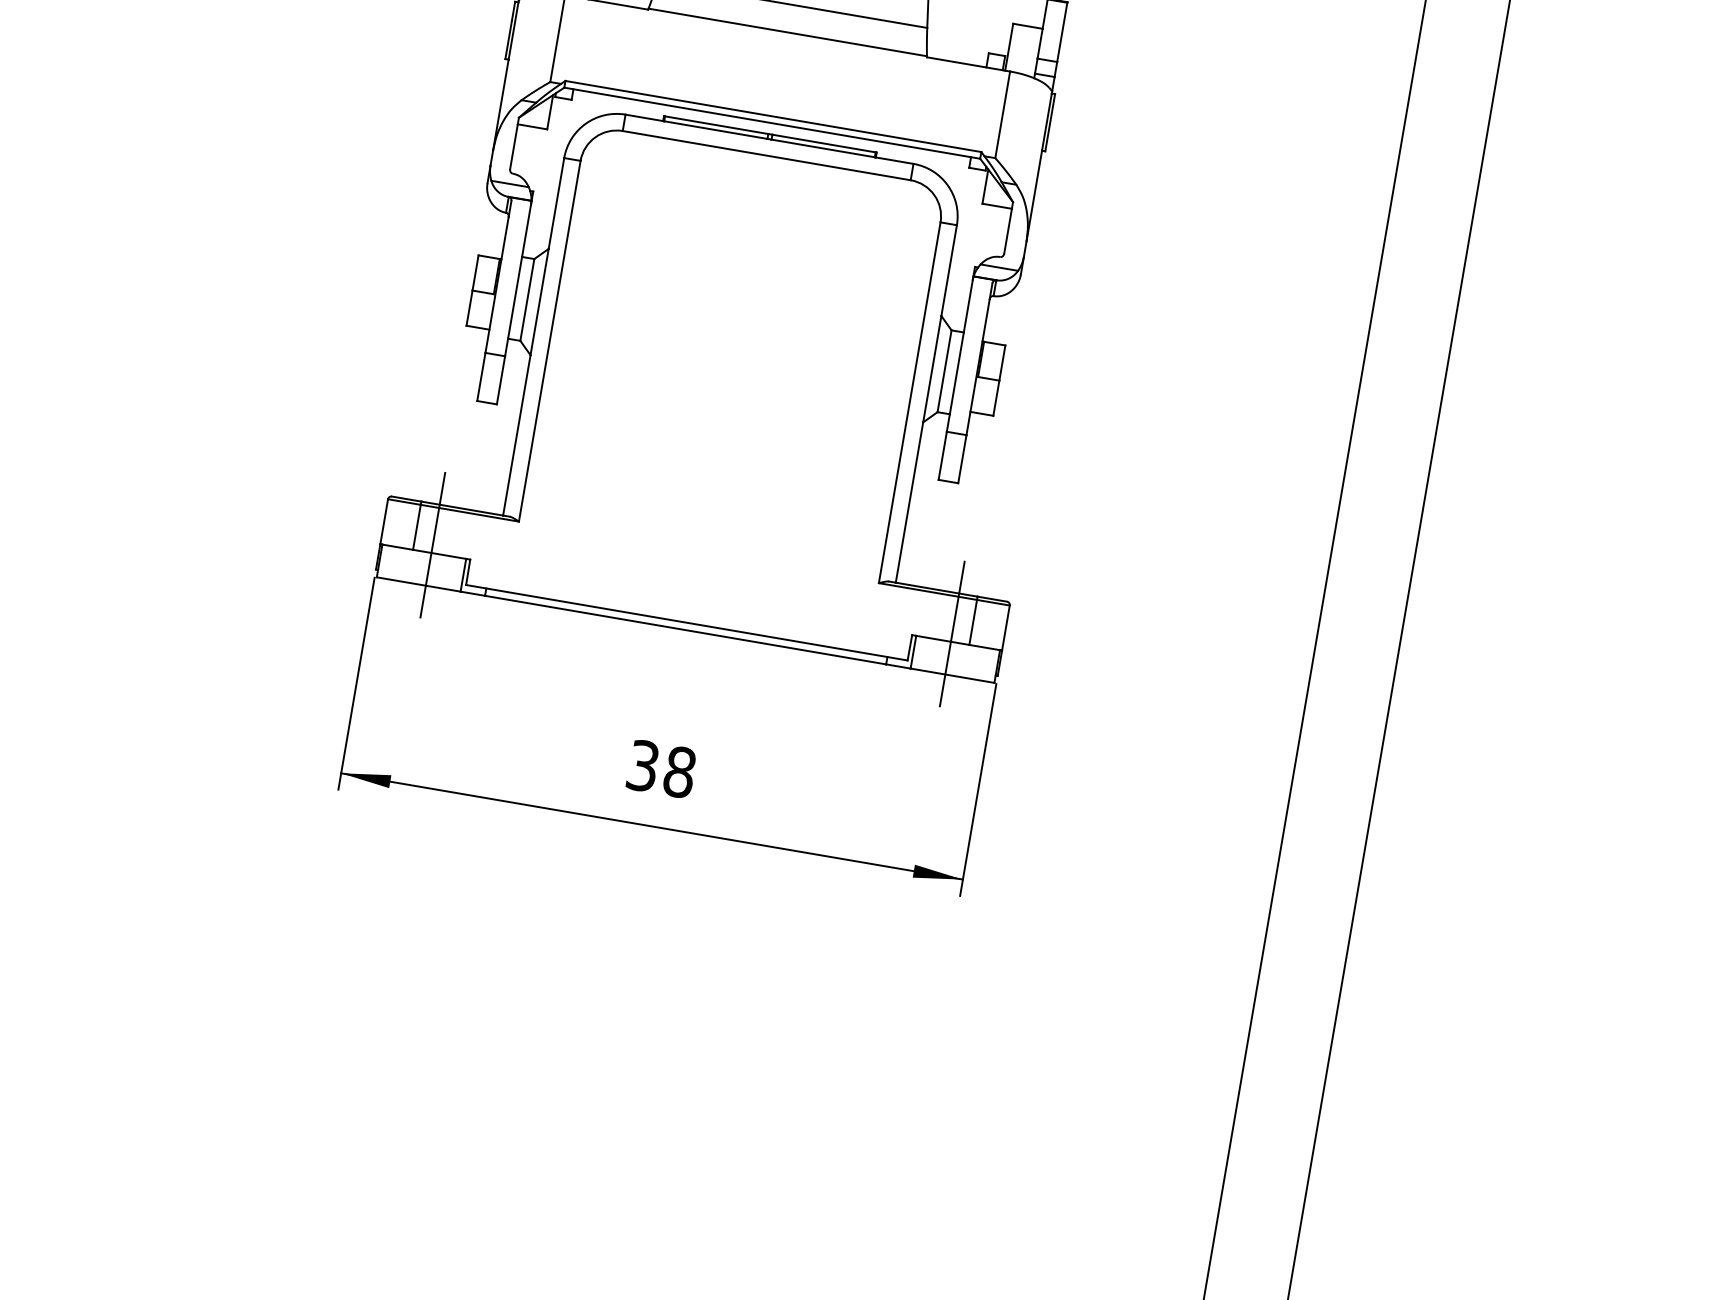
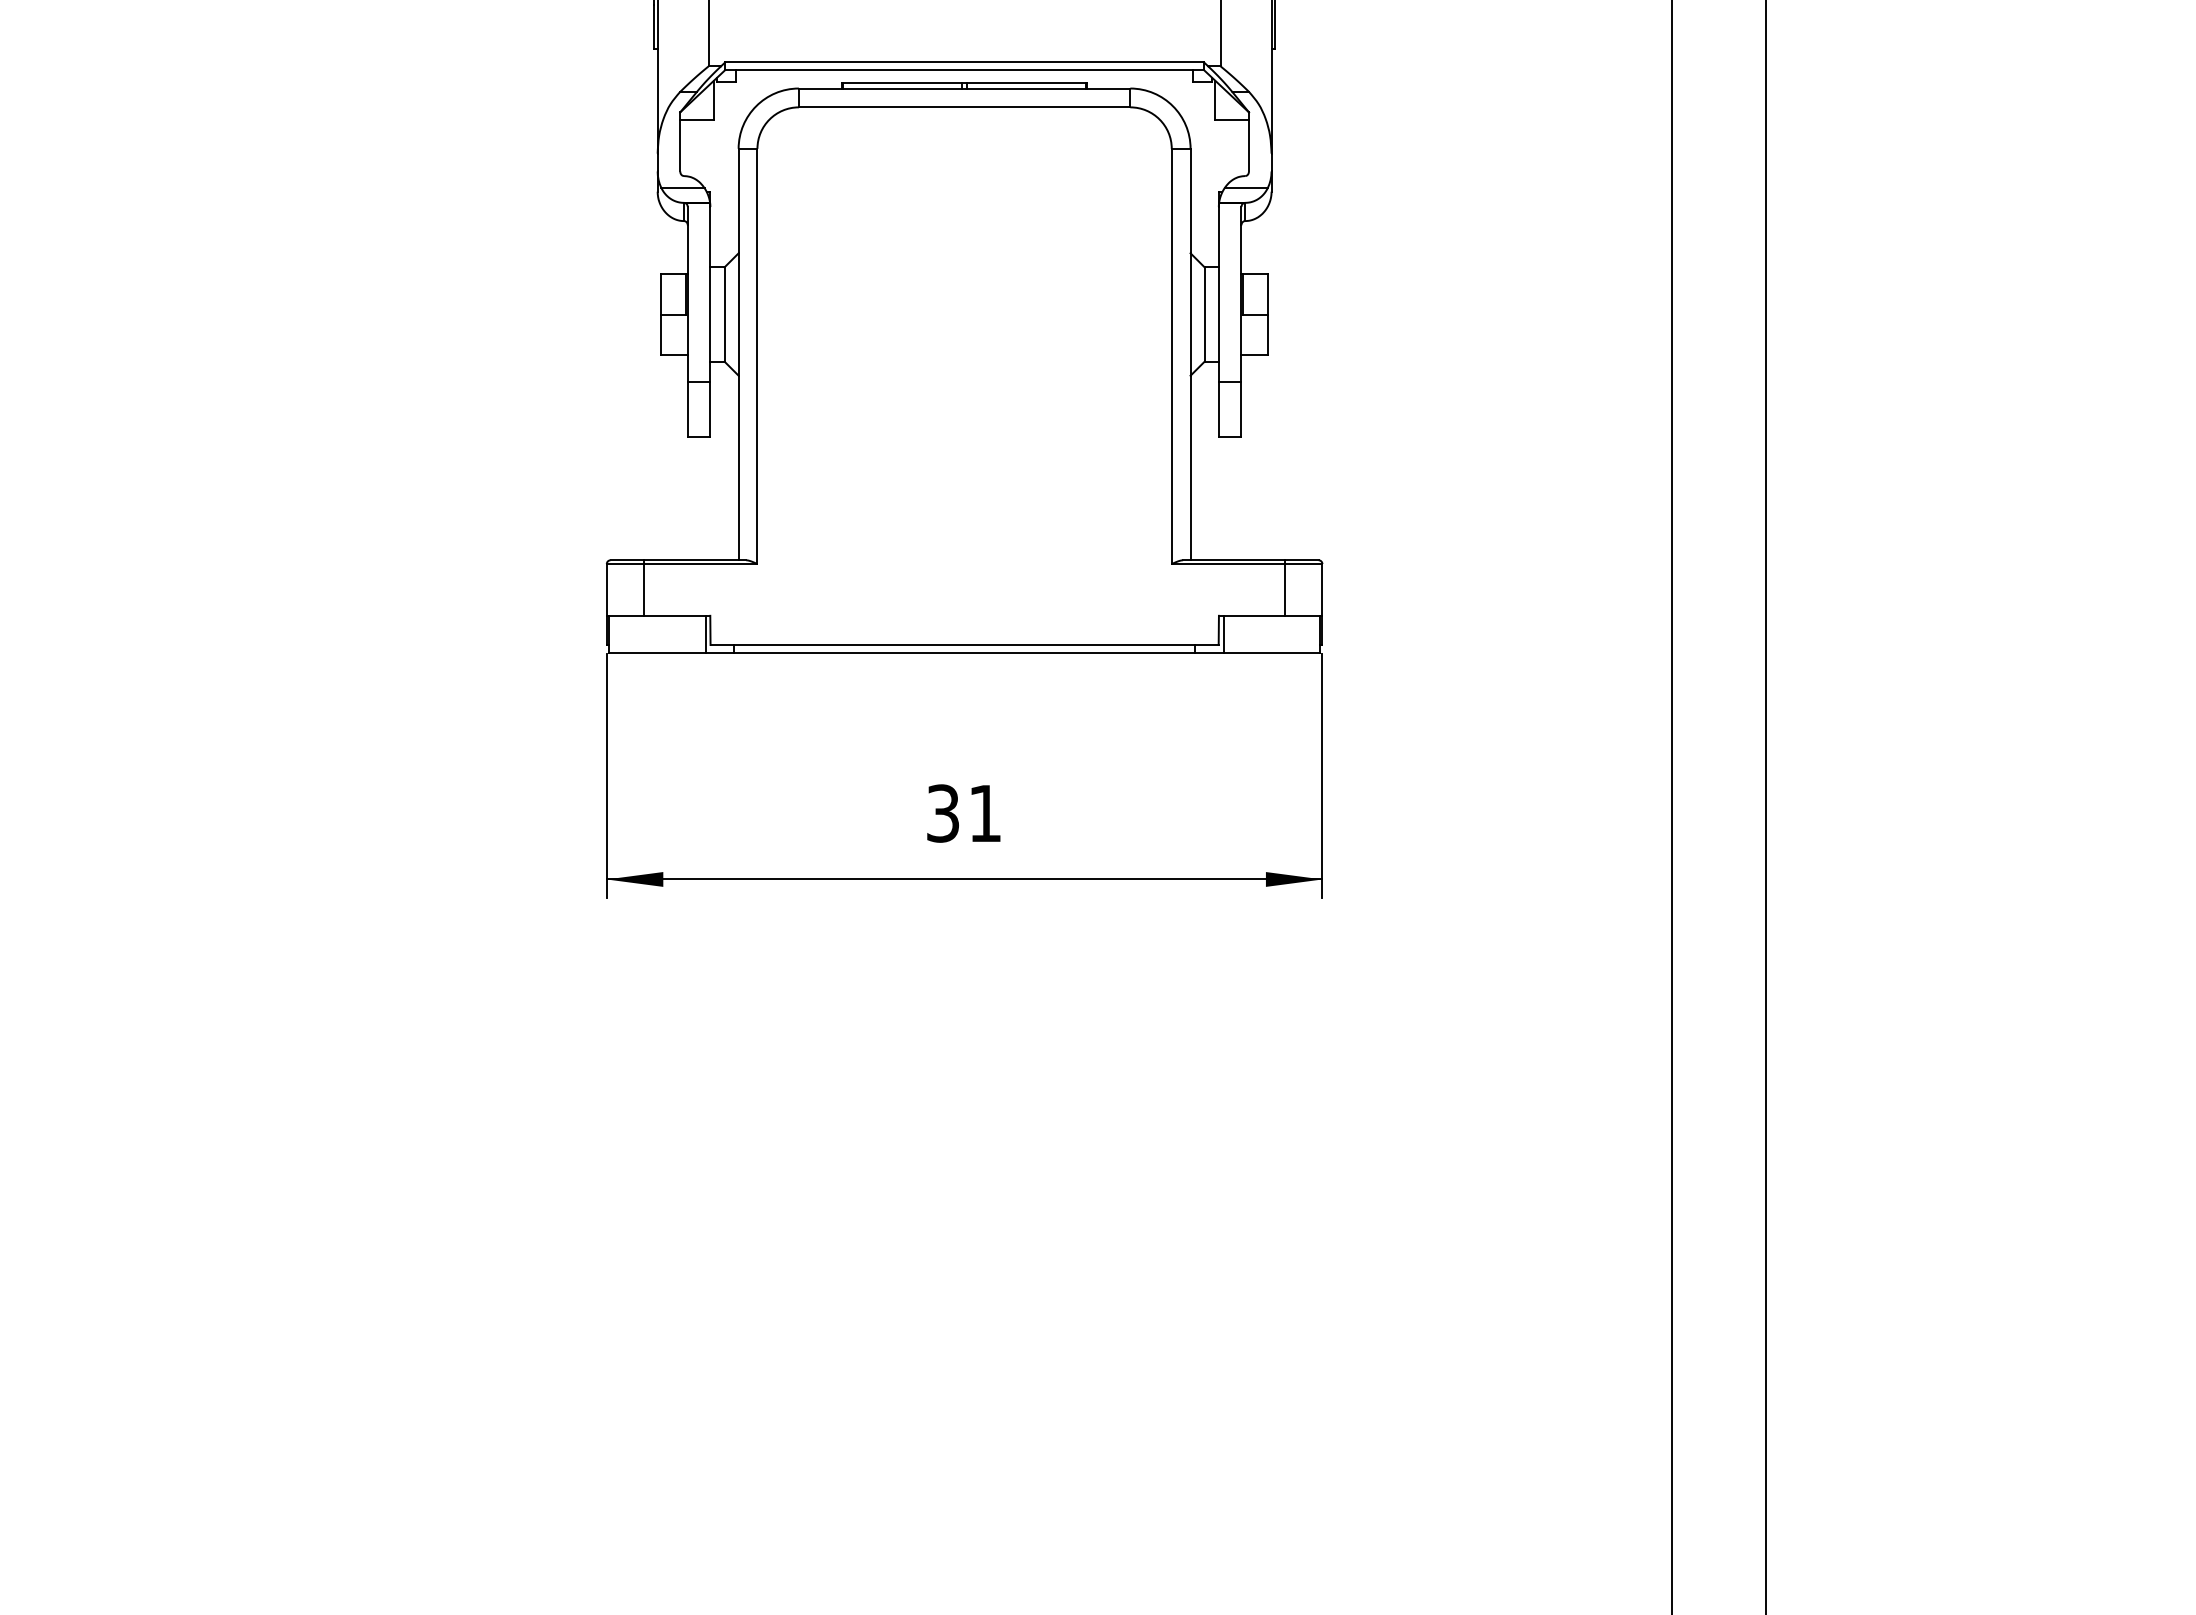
line: (432, 544) -> (665, 606), removed
line: (952, 633) -> (1263, 606), removed
text: (679, 772) -> (984, 813), 38 -> 31

